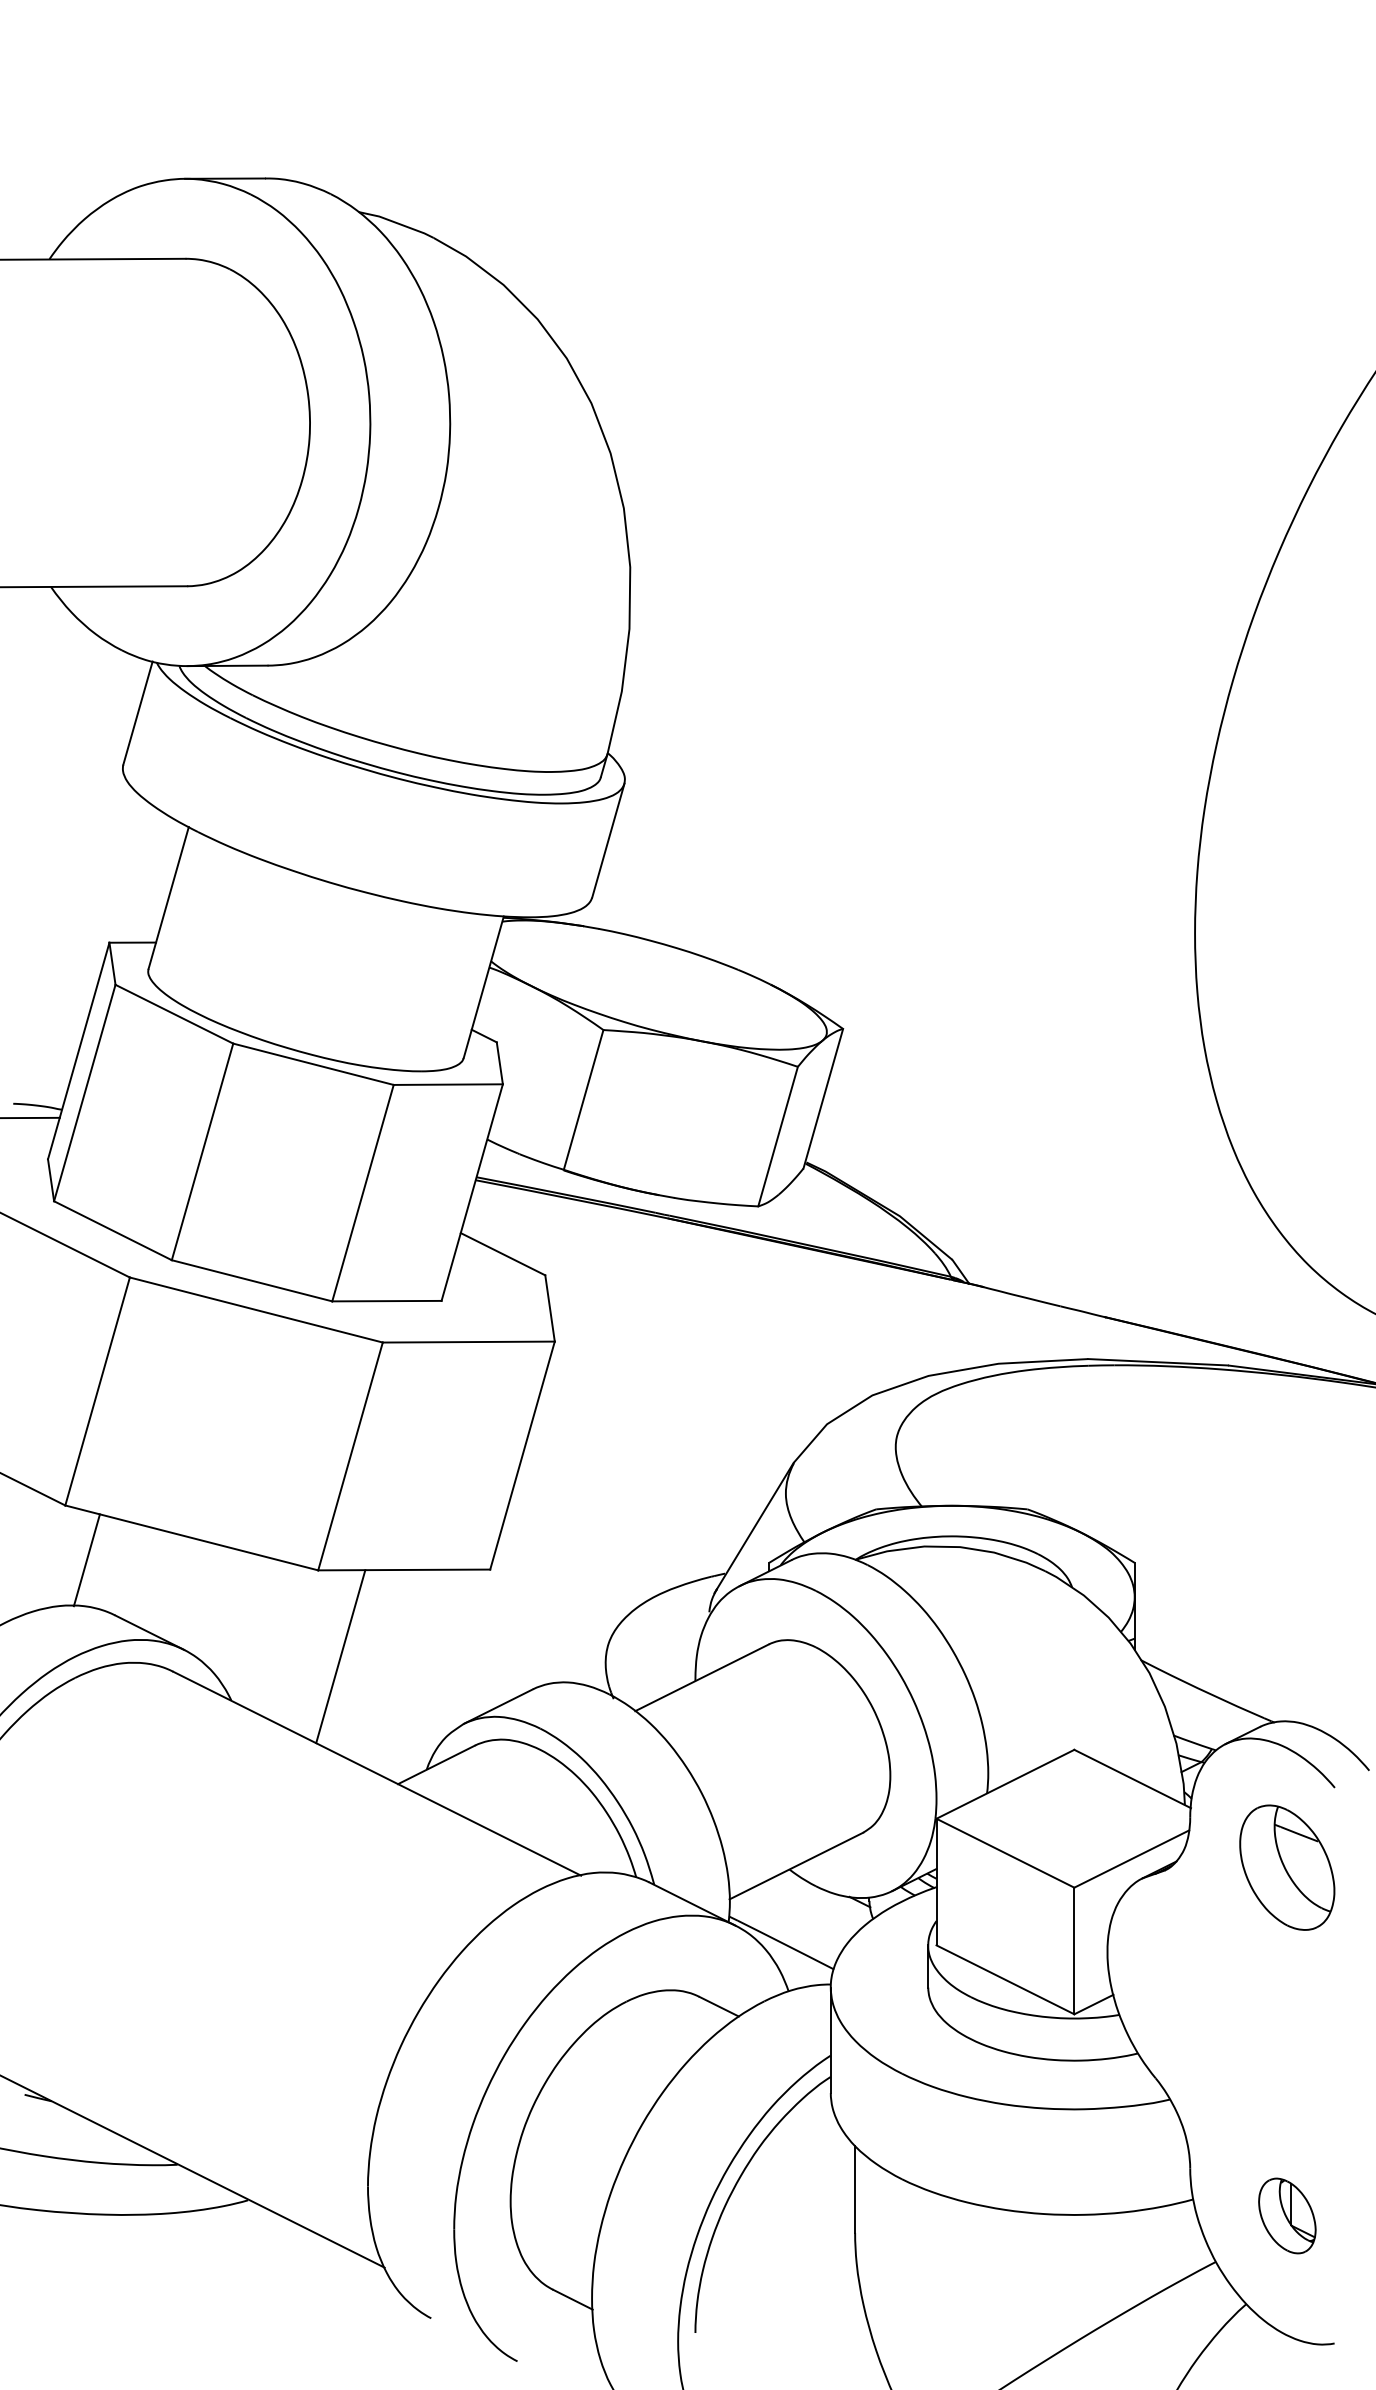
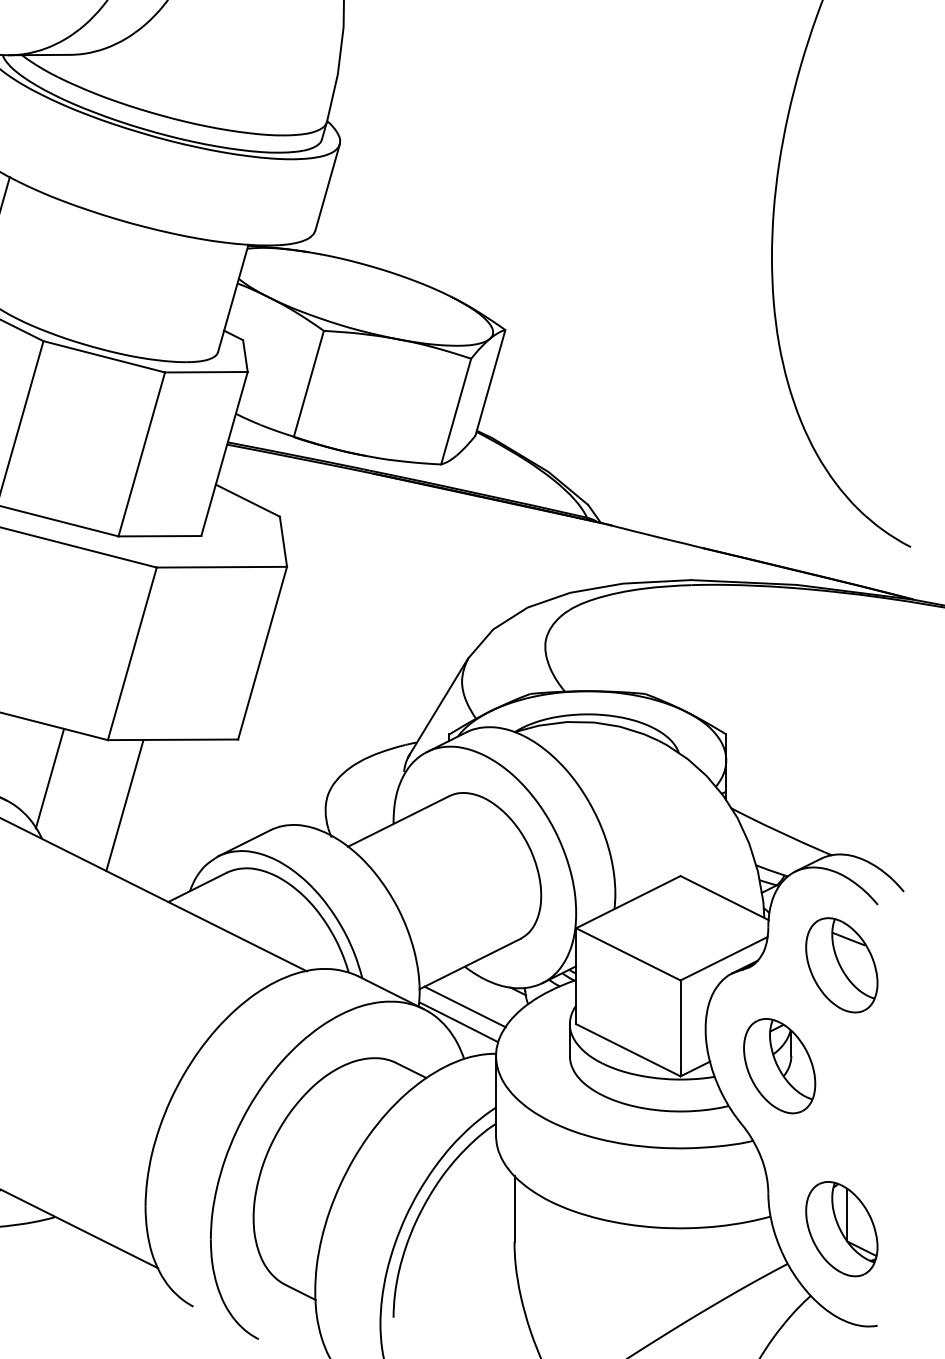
line: (241, 1621) -> (49, 778), added
line: (789, 1922) -> (464, 1006), added
part: (1205, 2000) -> (779, 1065), added
part: (1287, 2215) -> (842, 1228), size x1.67

